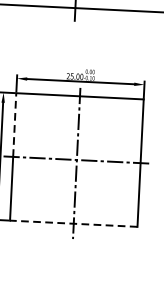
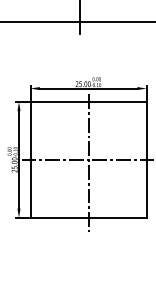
line: (14, 124) -> (30, 130), dashed -> solid
line: (73, 223) -> (88, 217), dashed -> solid

